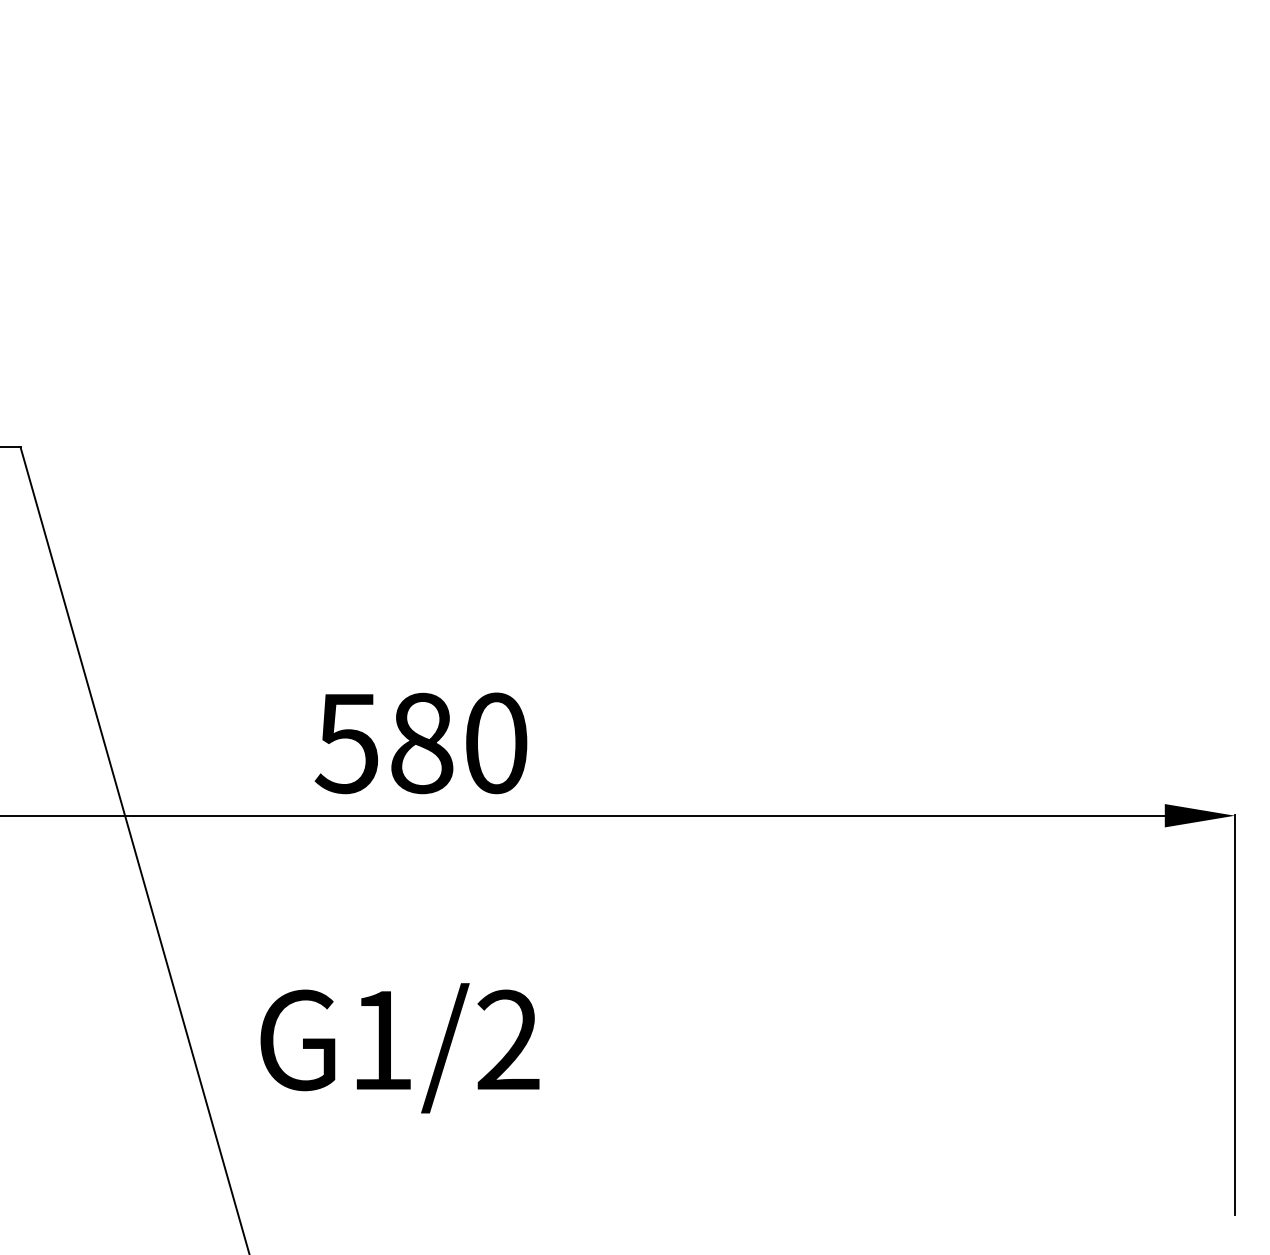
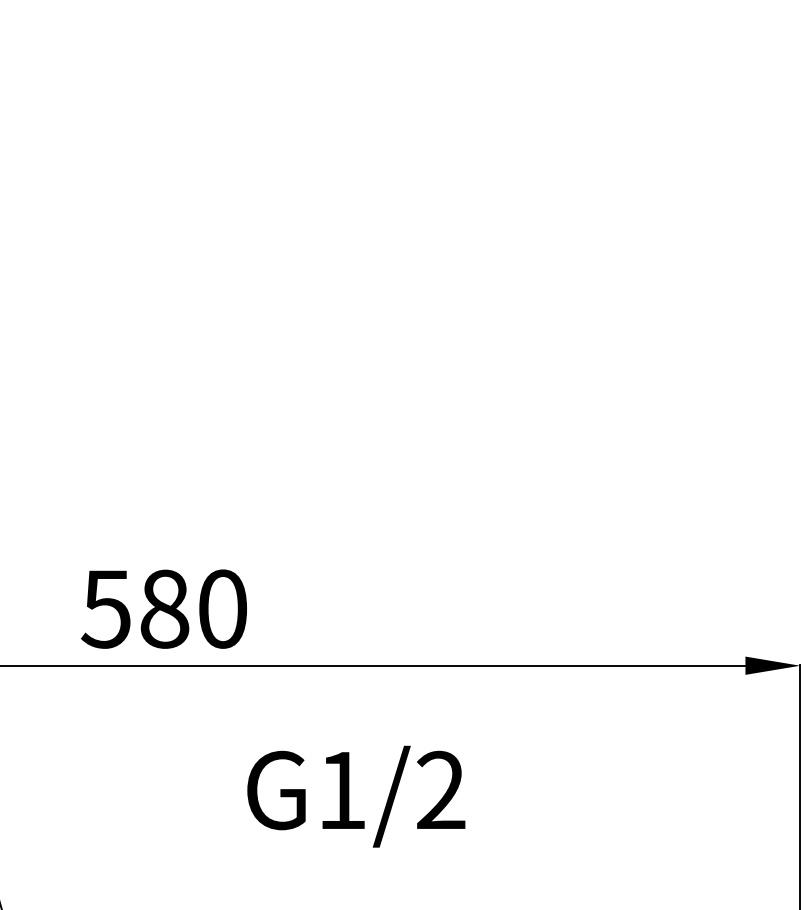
text: (399, 1048) -> (355, 796), moved

